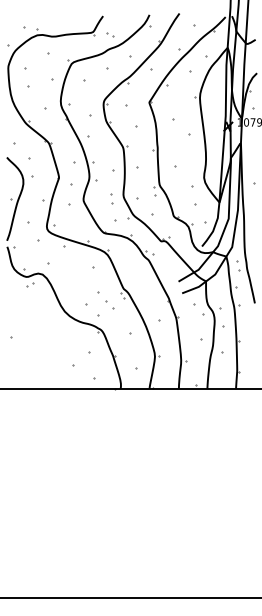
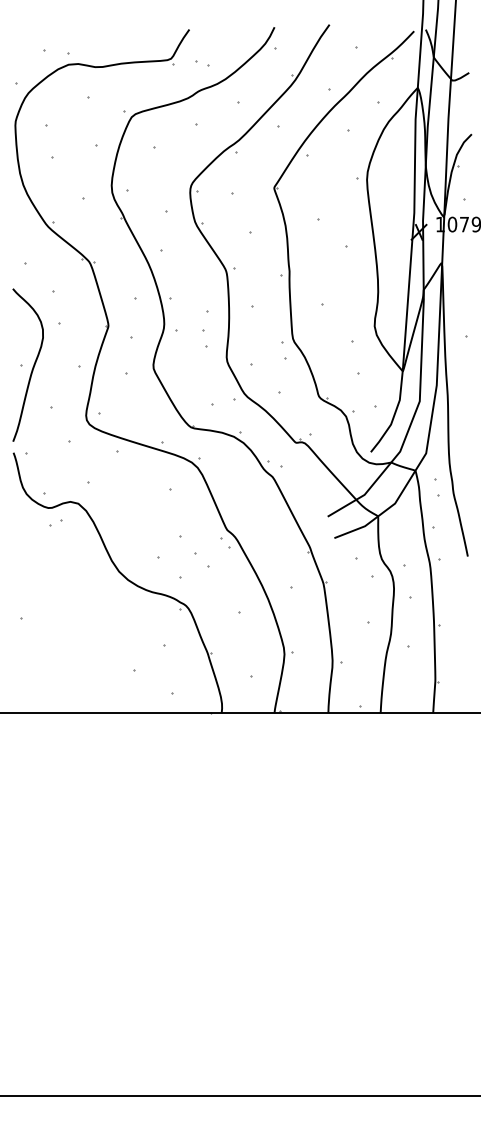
part: (111, 198) -> (204, 338), moved

